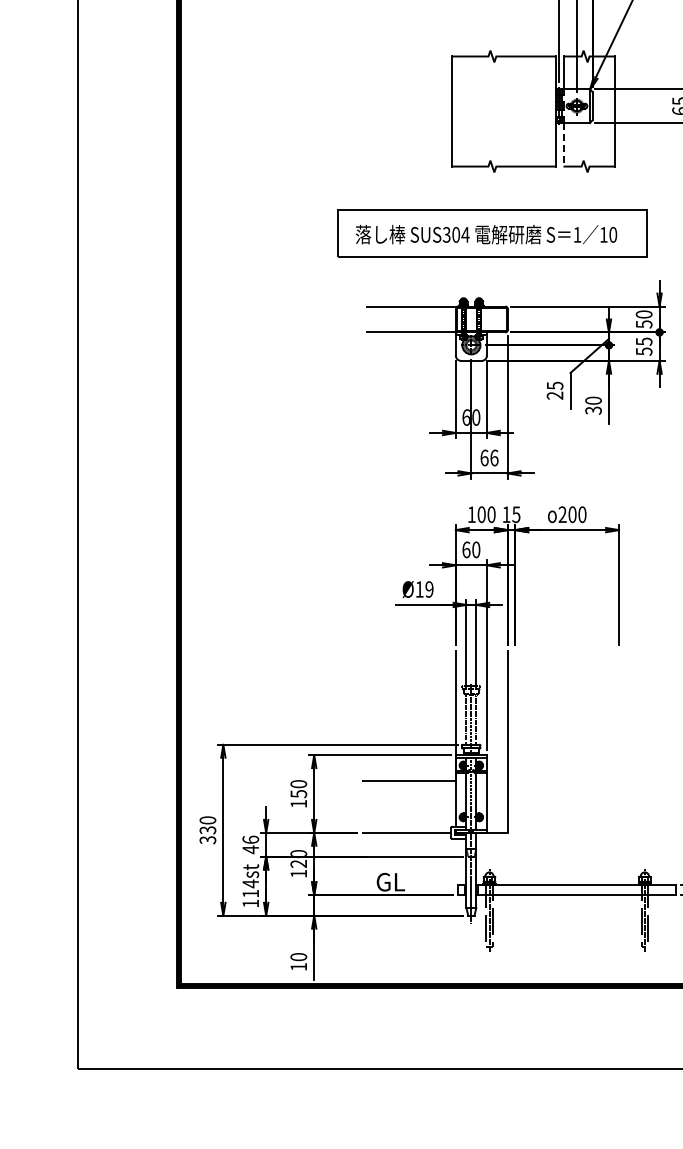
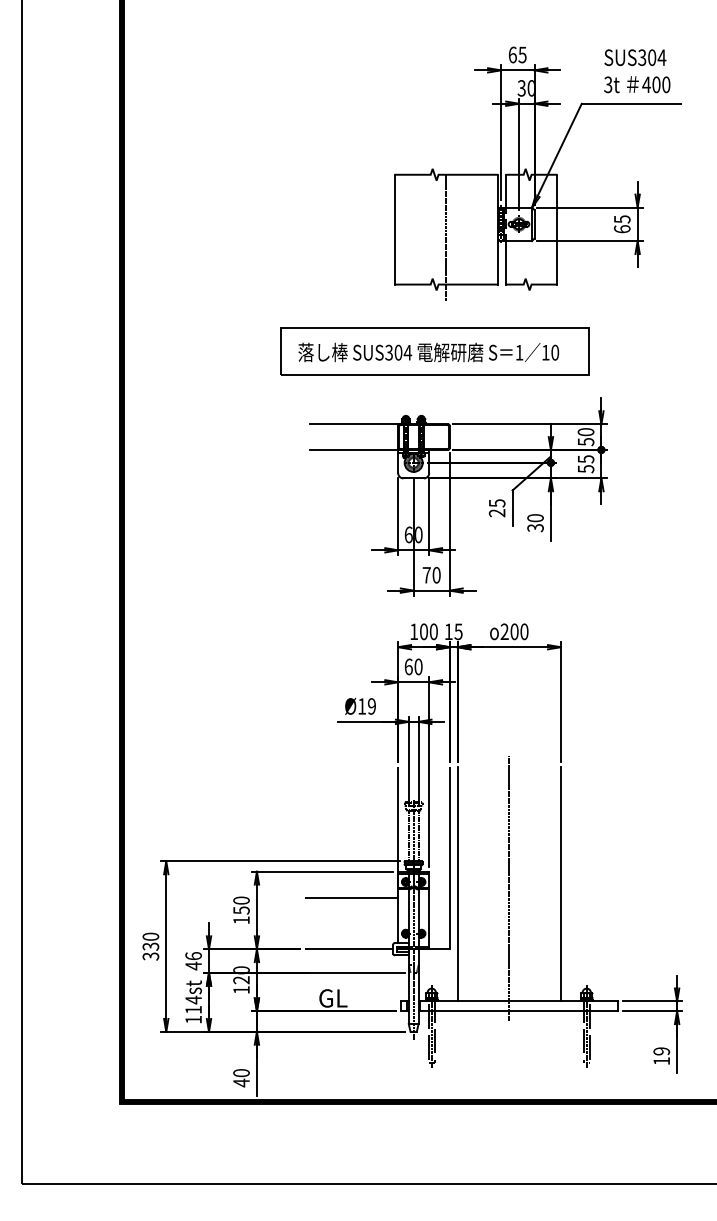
line: (504, 119) -> (446, 237), added
line: (563, 144) -> (505, 262), dashed -> solid
text: (489, 457) -> (431, 574), 66 -> 70
line: (515, 767) -> (457, 883), added
line: (618, 767) -> (560, 883), added
line: (567, 772) -> (509, 888), added
text: (298, 966) -> (241, 1082), 10 -> 40

